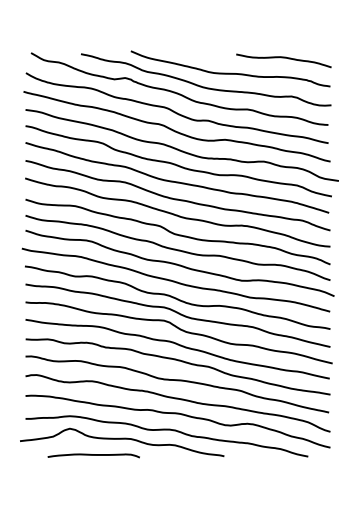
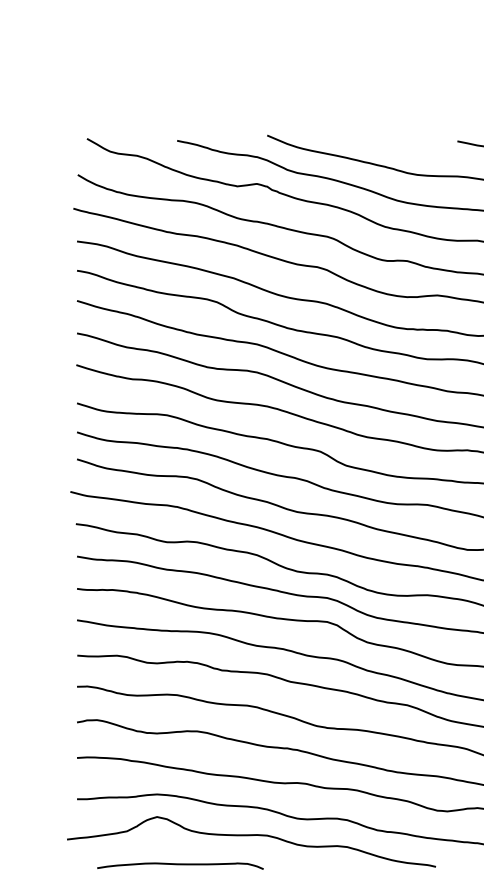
curve: (93, 455) -> (179, 865), moved

